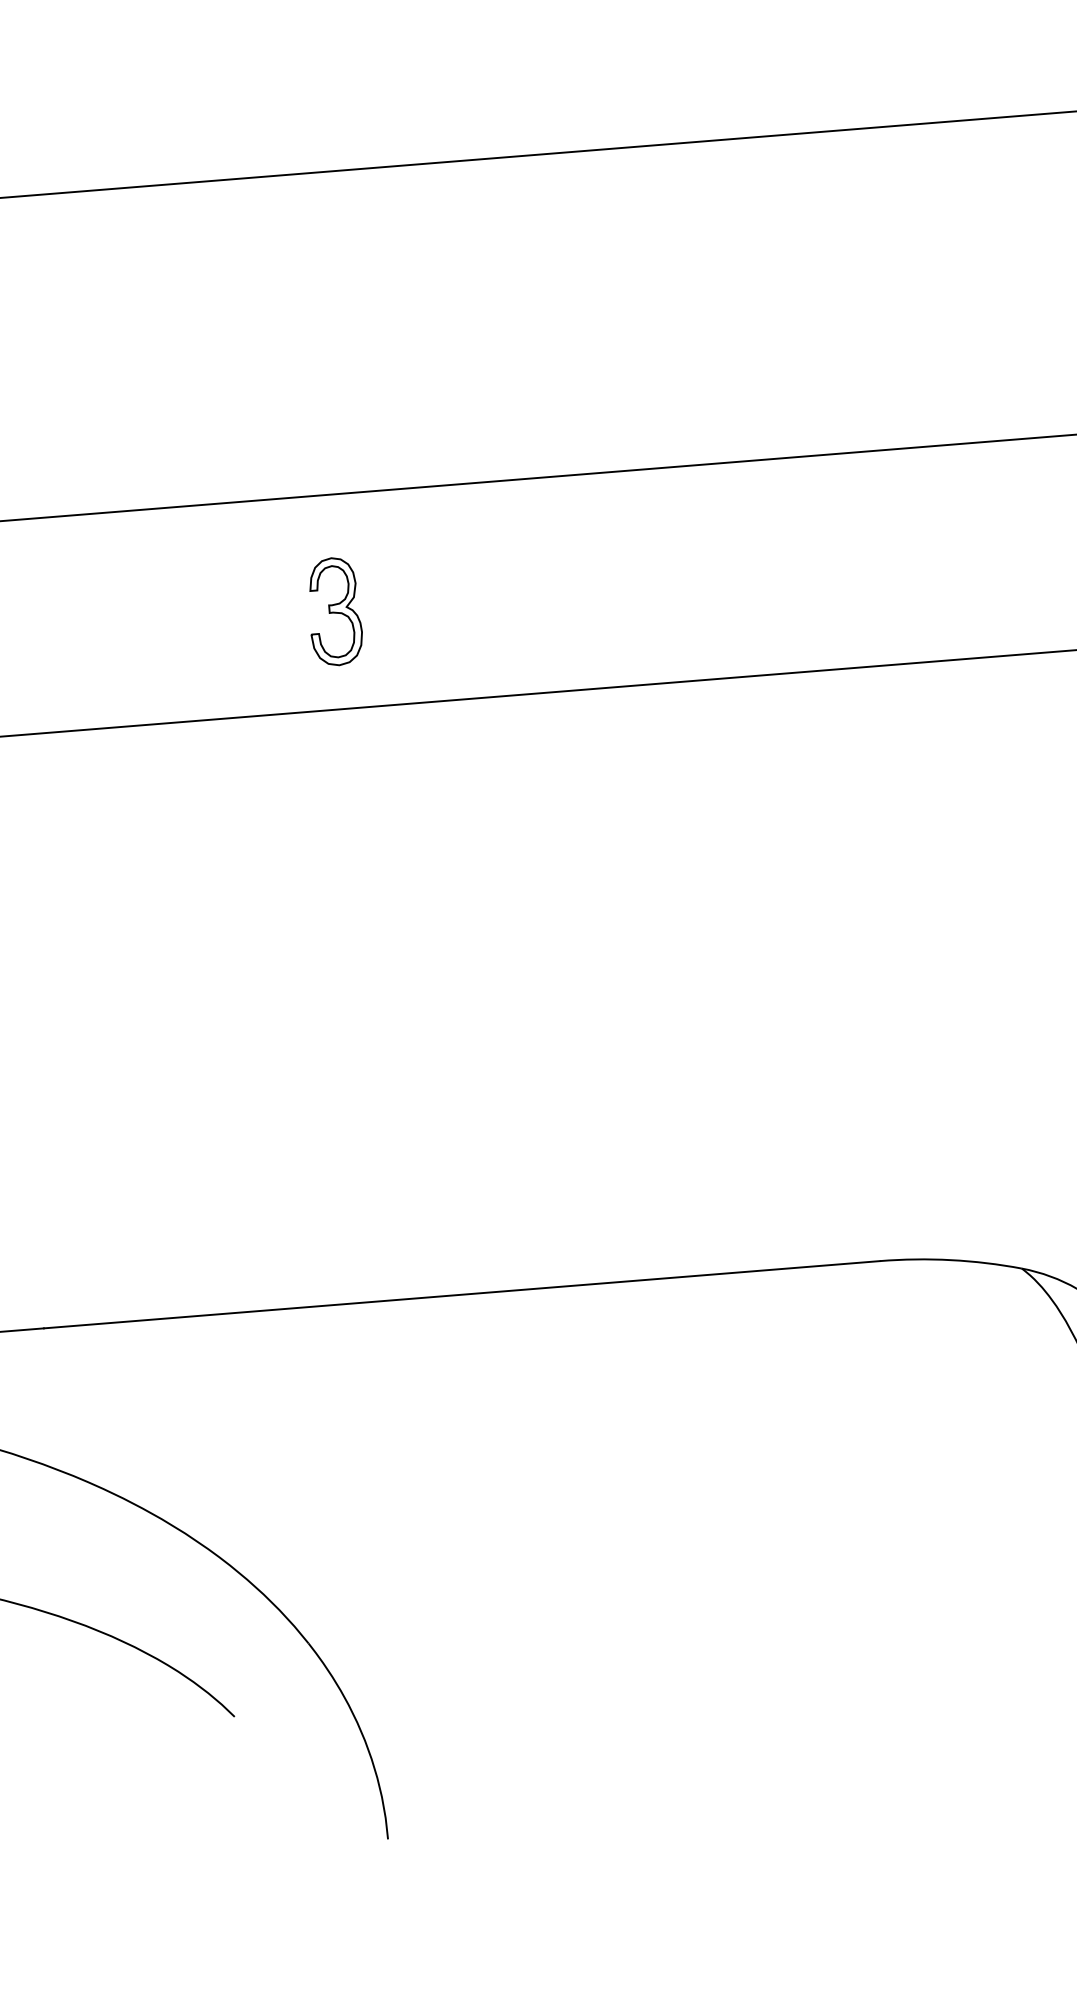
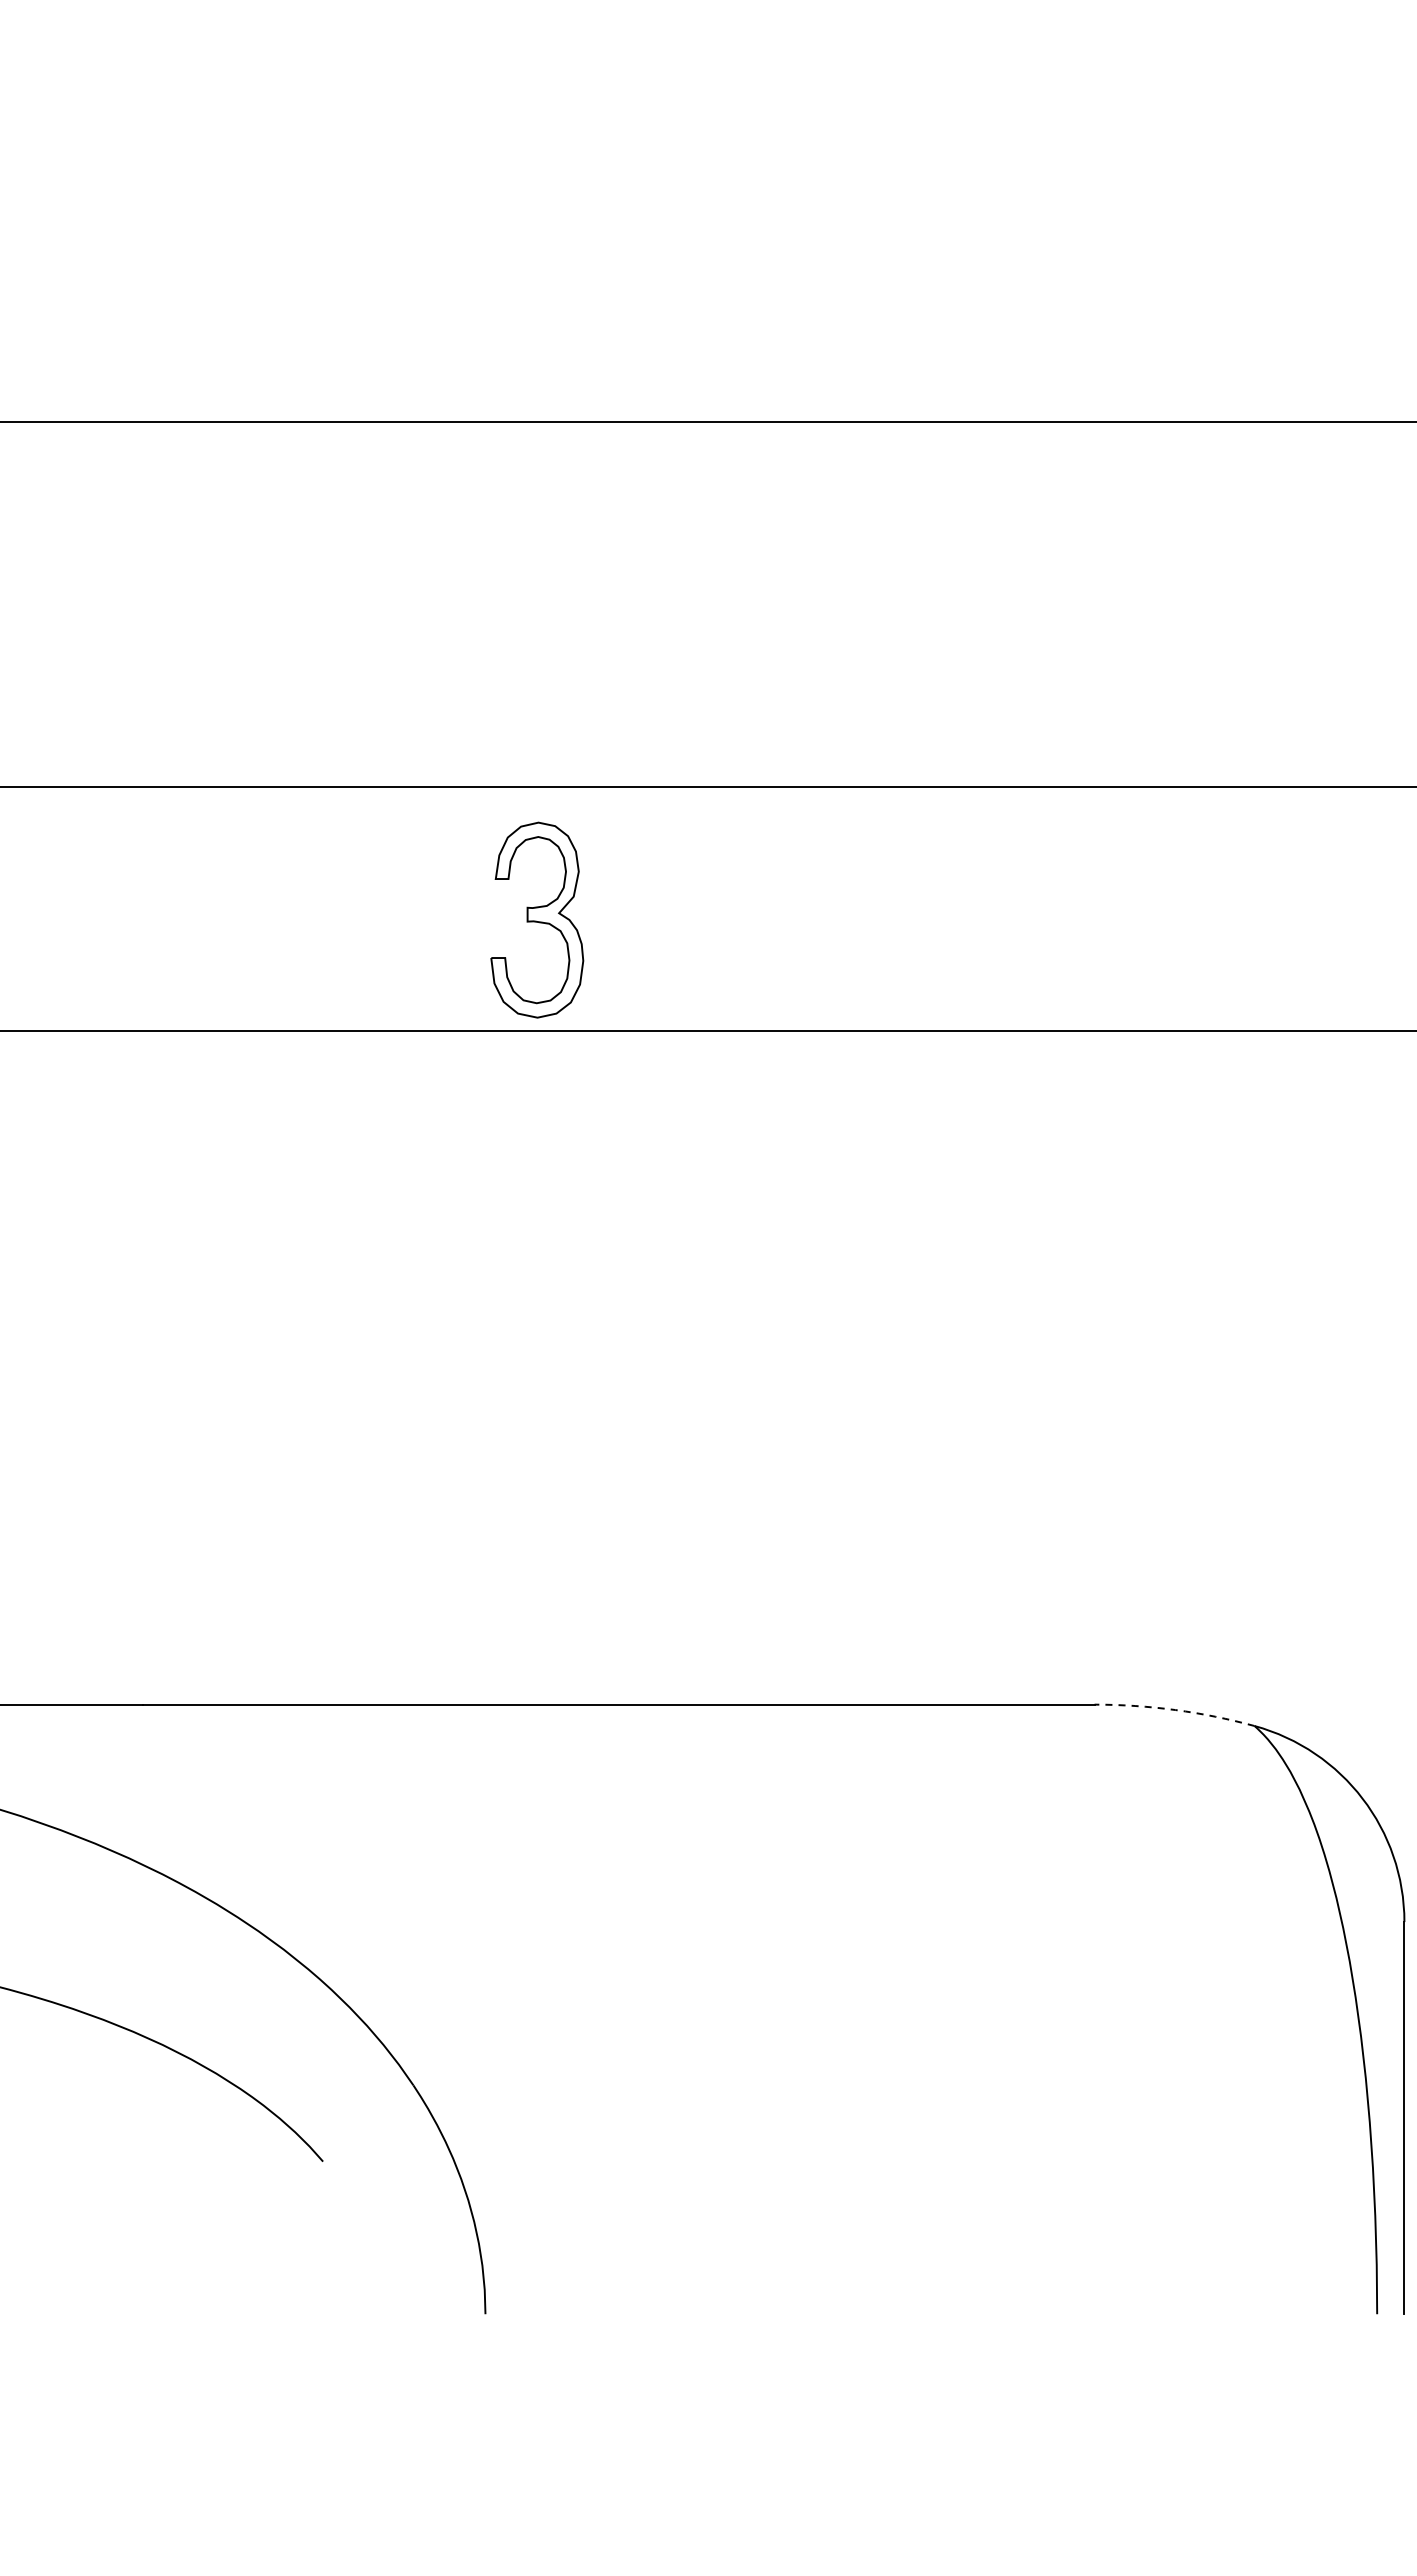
part: (334, 612) -> (536, 920), size x1.6
arc: (951, 1260) -> (1175, 1710), solid -> dashed

